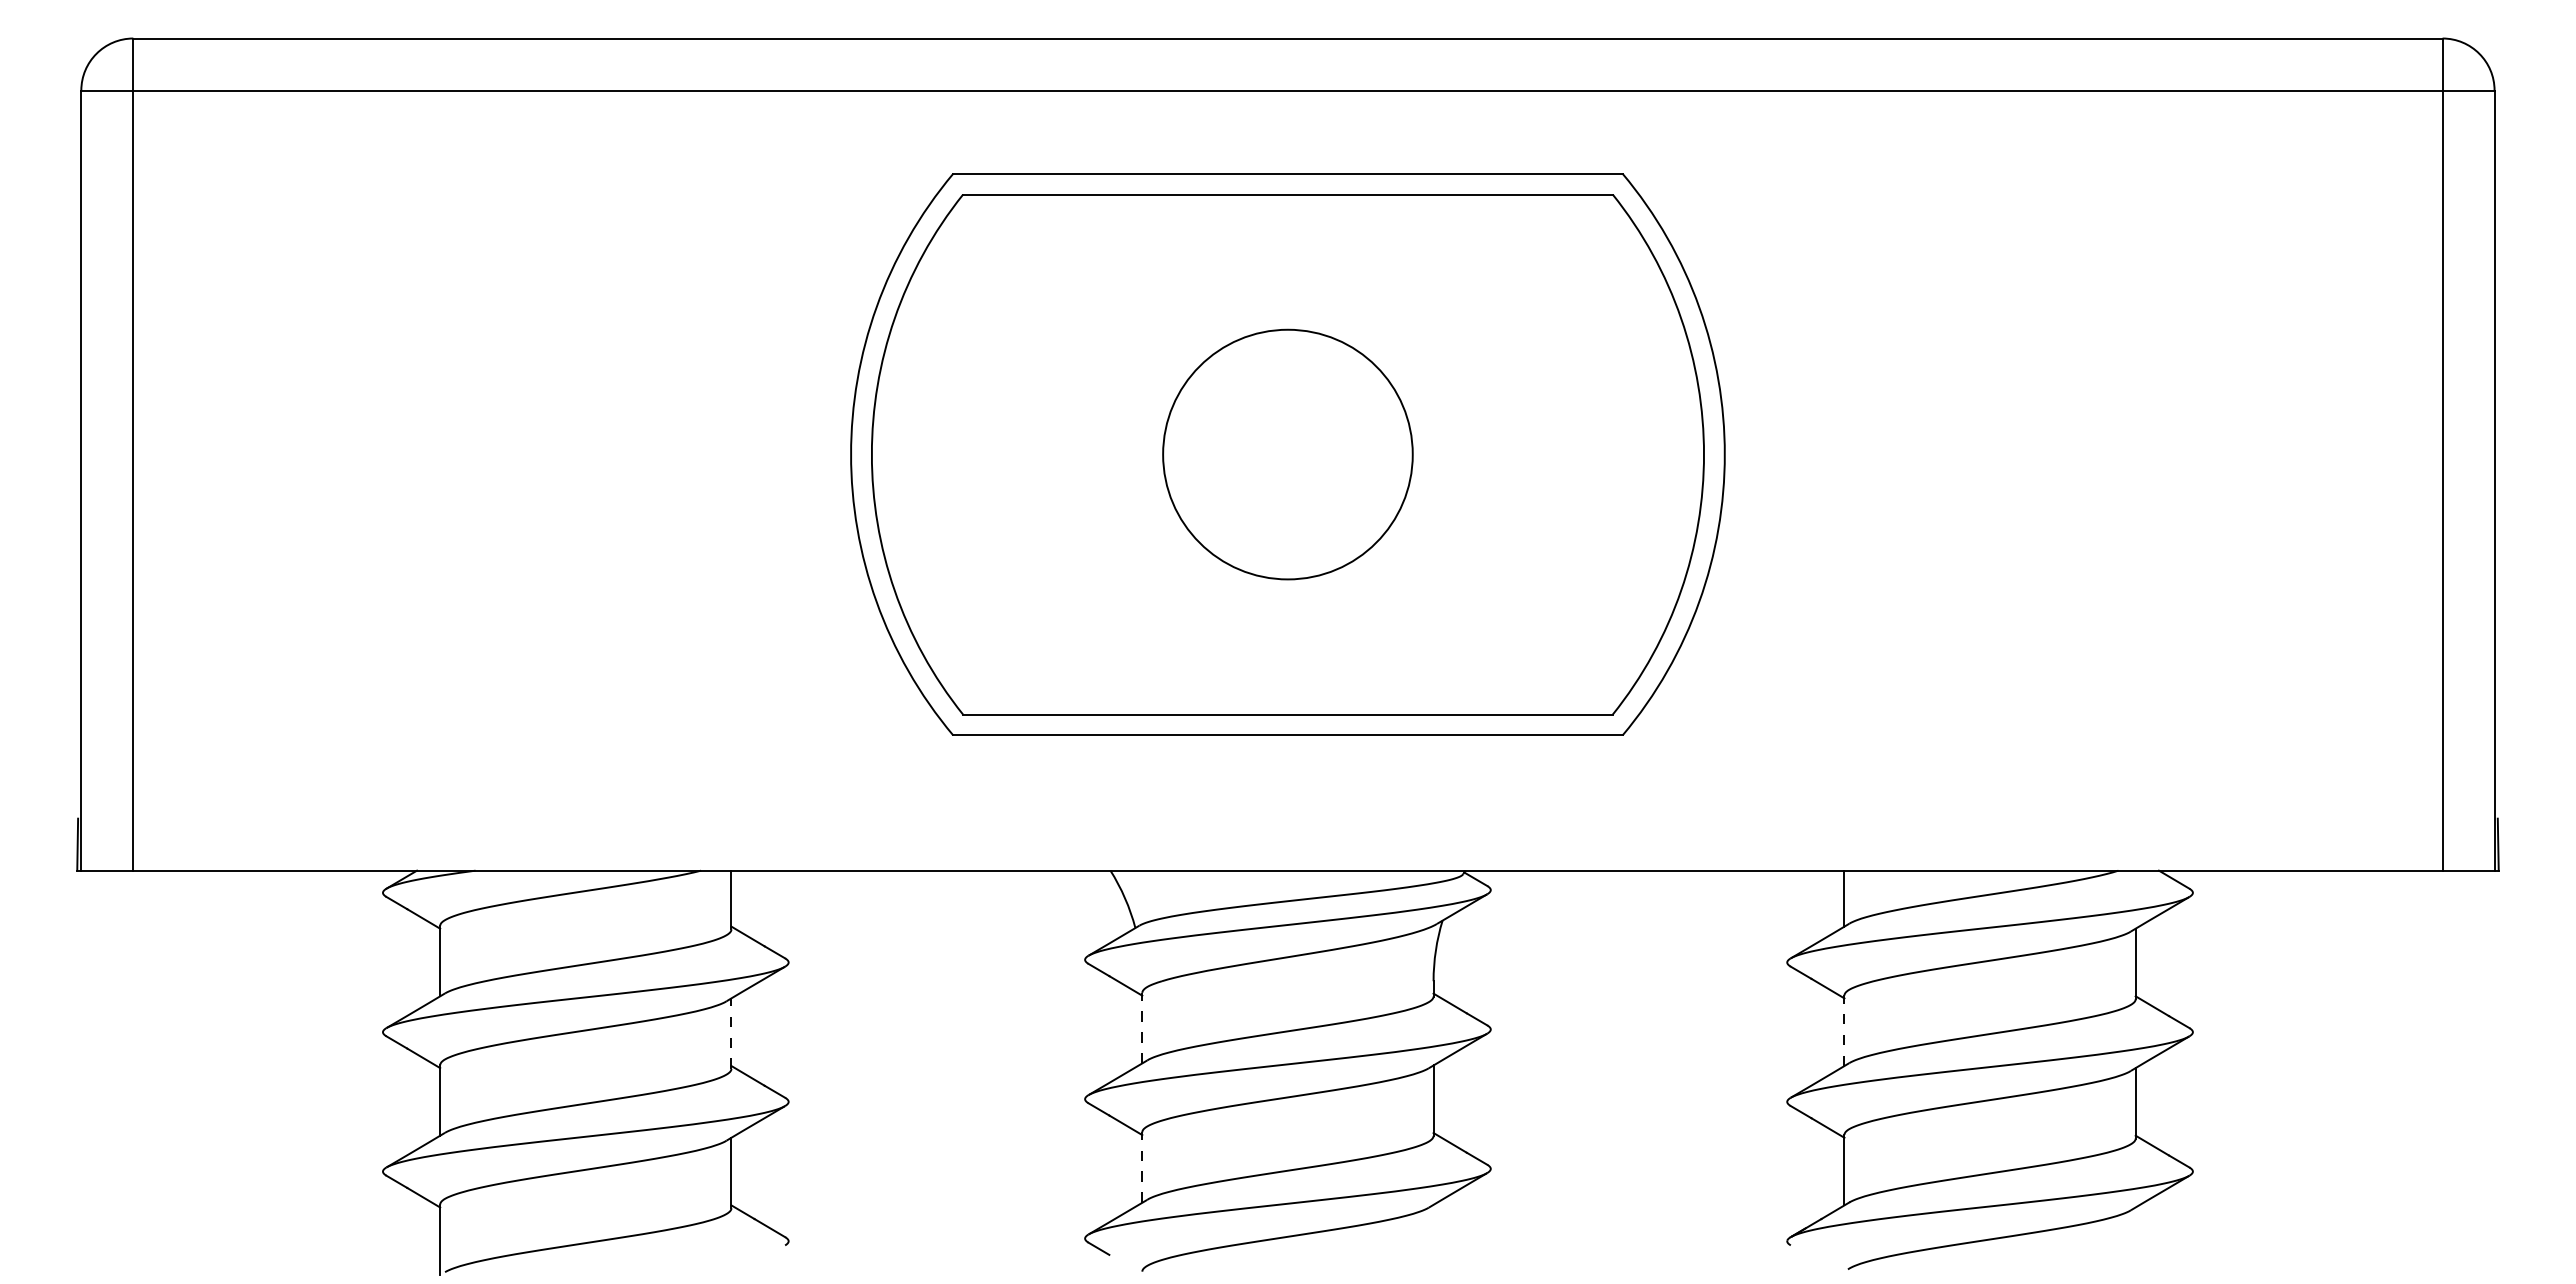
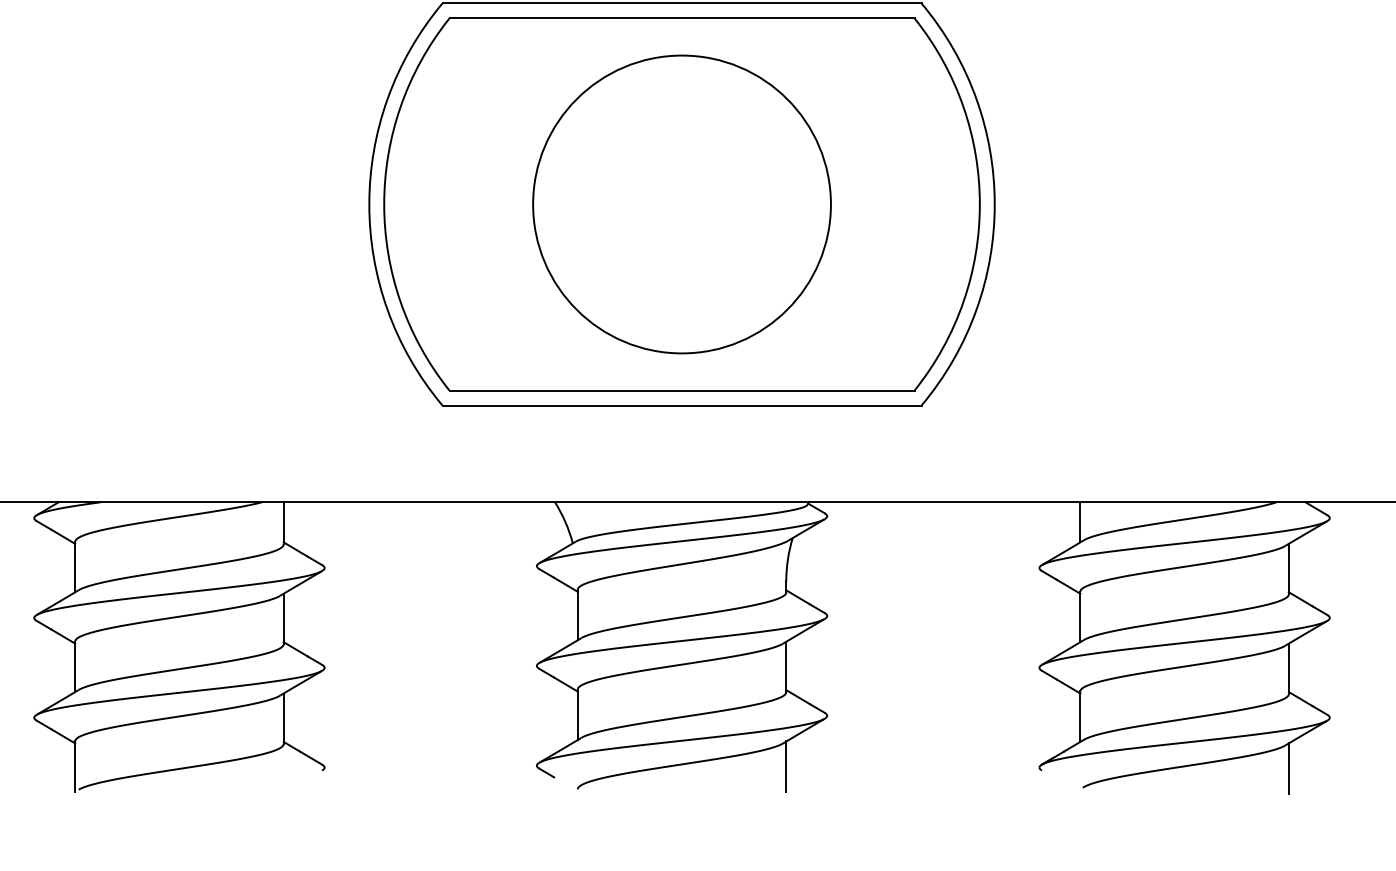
circle: (1287, 454) -> (681, 204), size x1.67
line: (1142, 1027) -> (577, 614), dashed -> solid
line: (1844, 1030) -> (1080, 616), dashed -> solid
line: (731, 1033) -> (283, 618), dashed -> solid
line: (1142, 1166) -> (577, 714), dashed -> solid
line: (1433, 1239) -> (786, 766), added
line: (2135, 1242) -> (1288, 768), added

